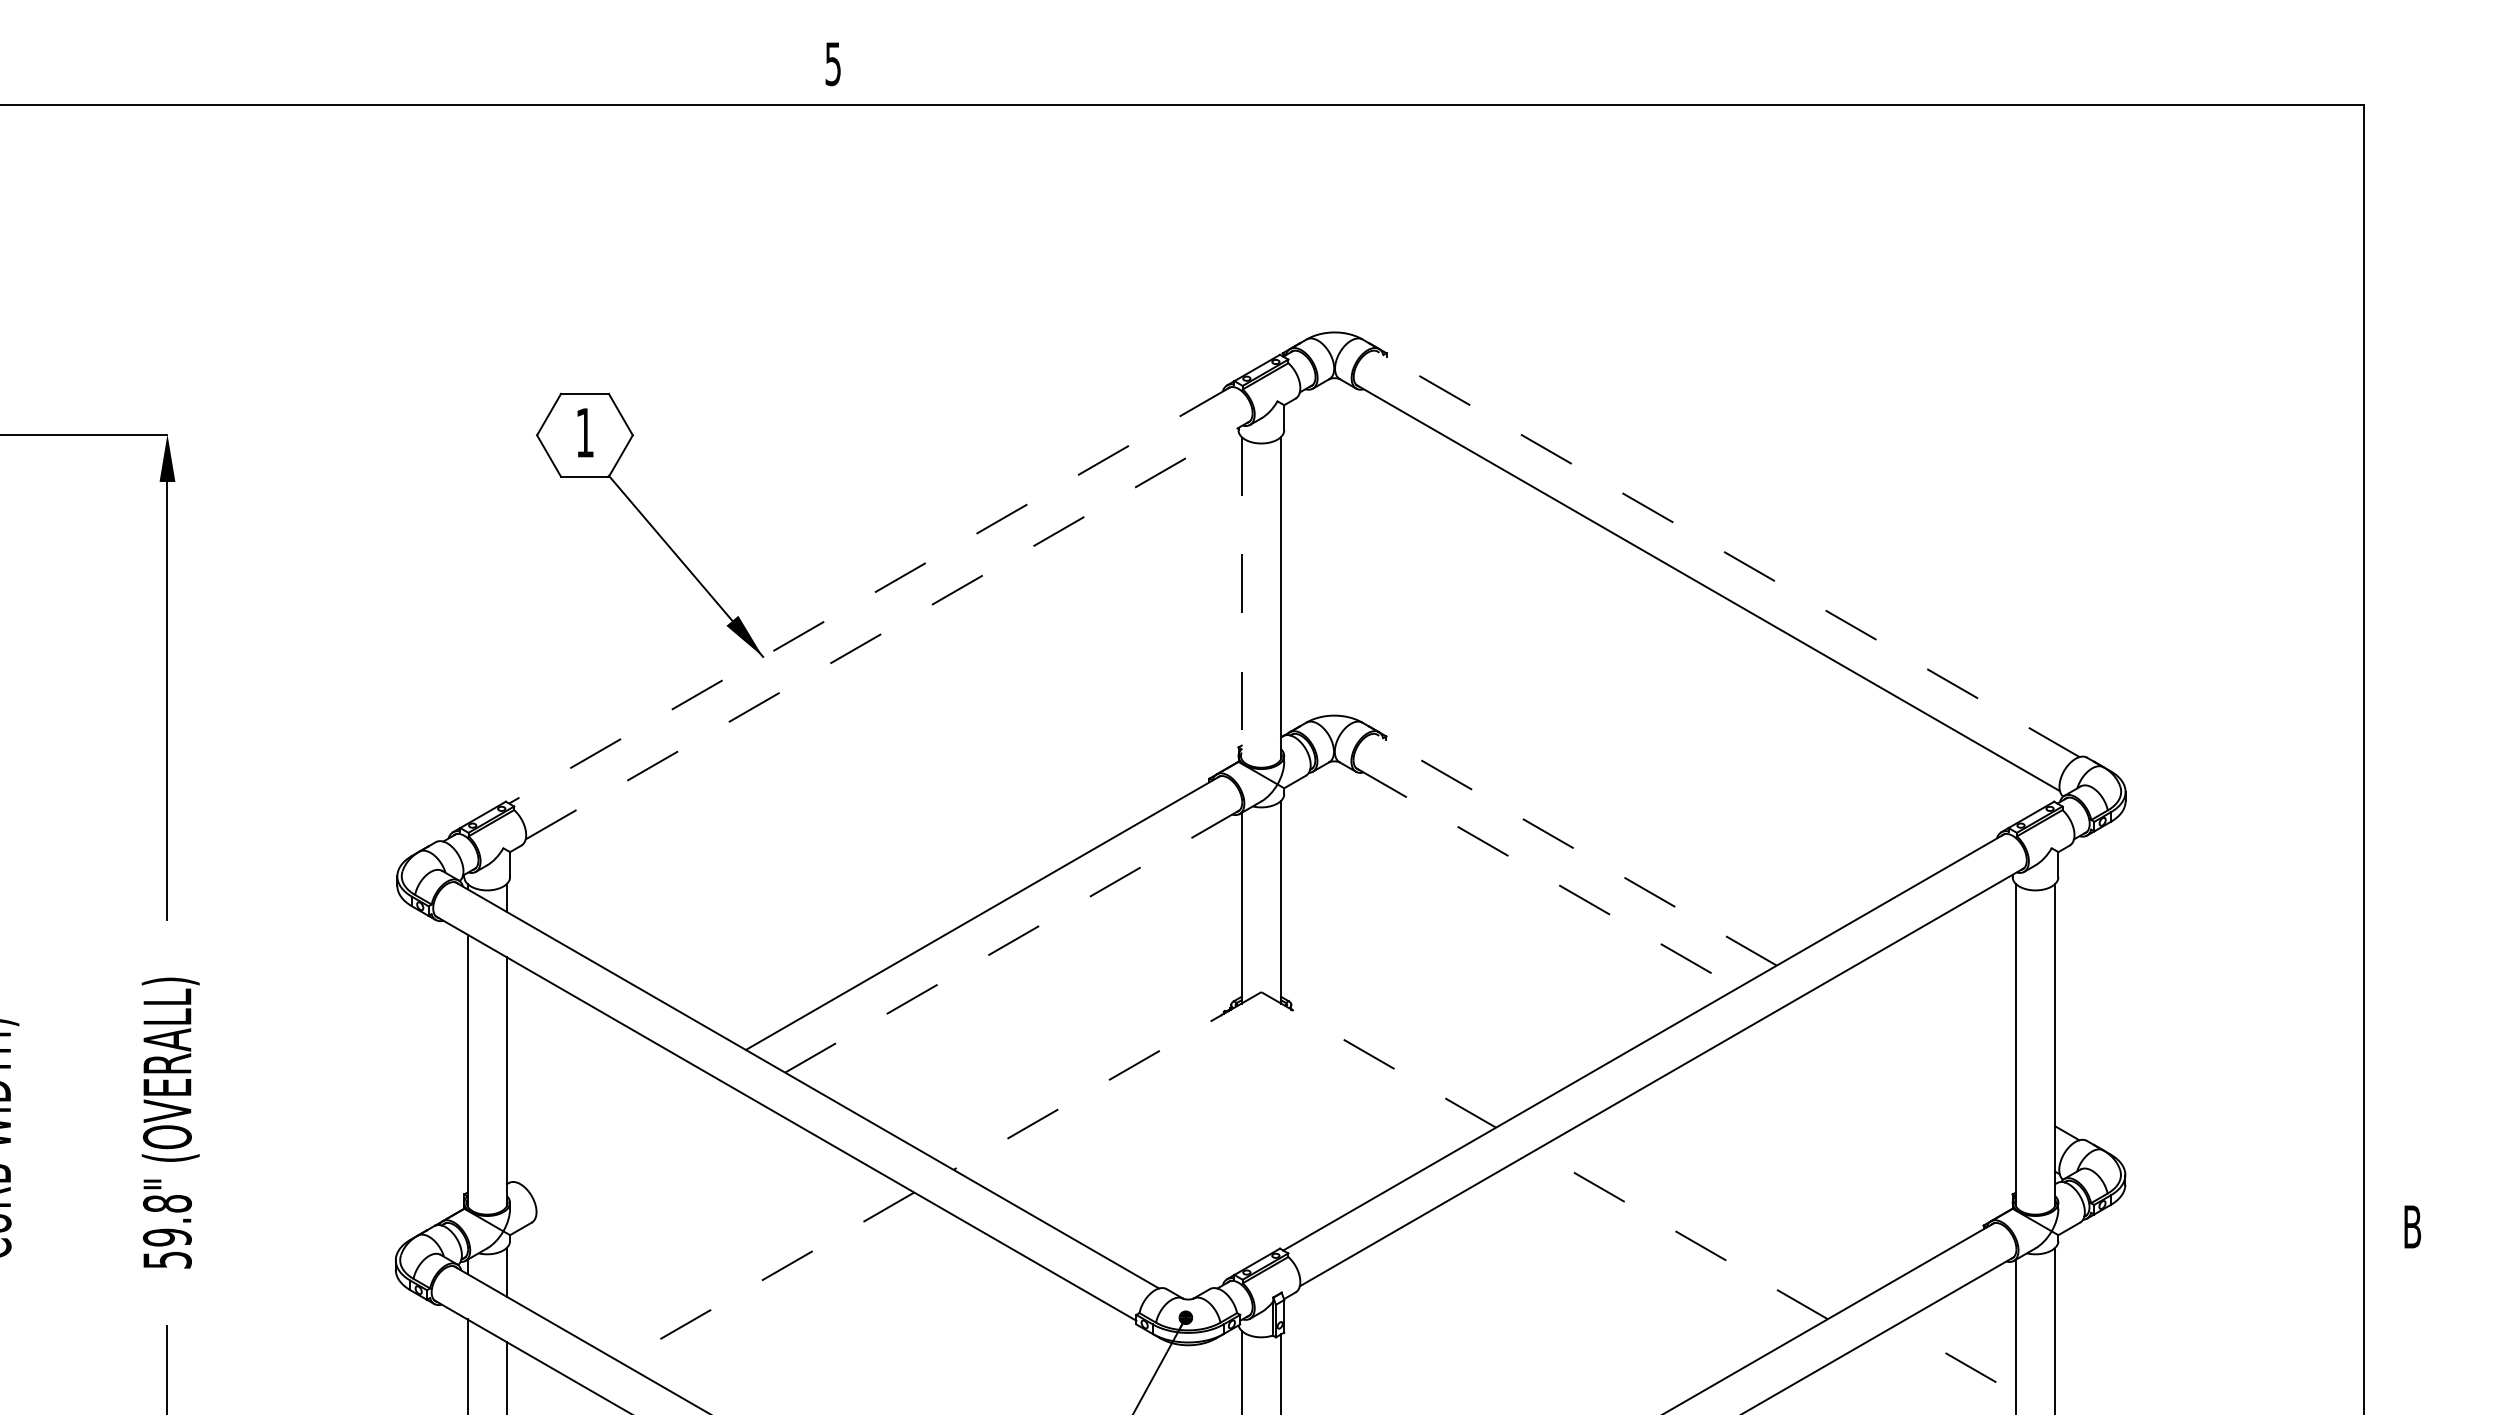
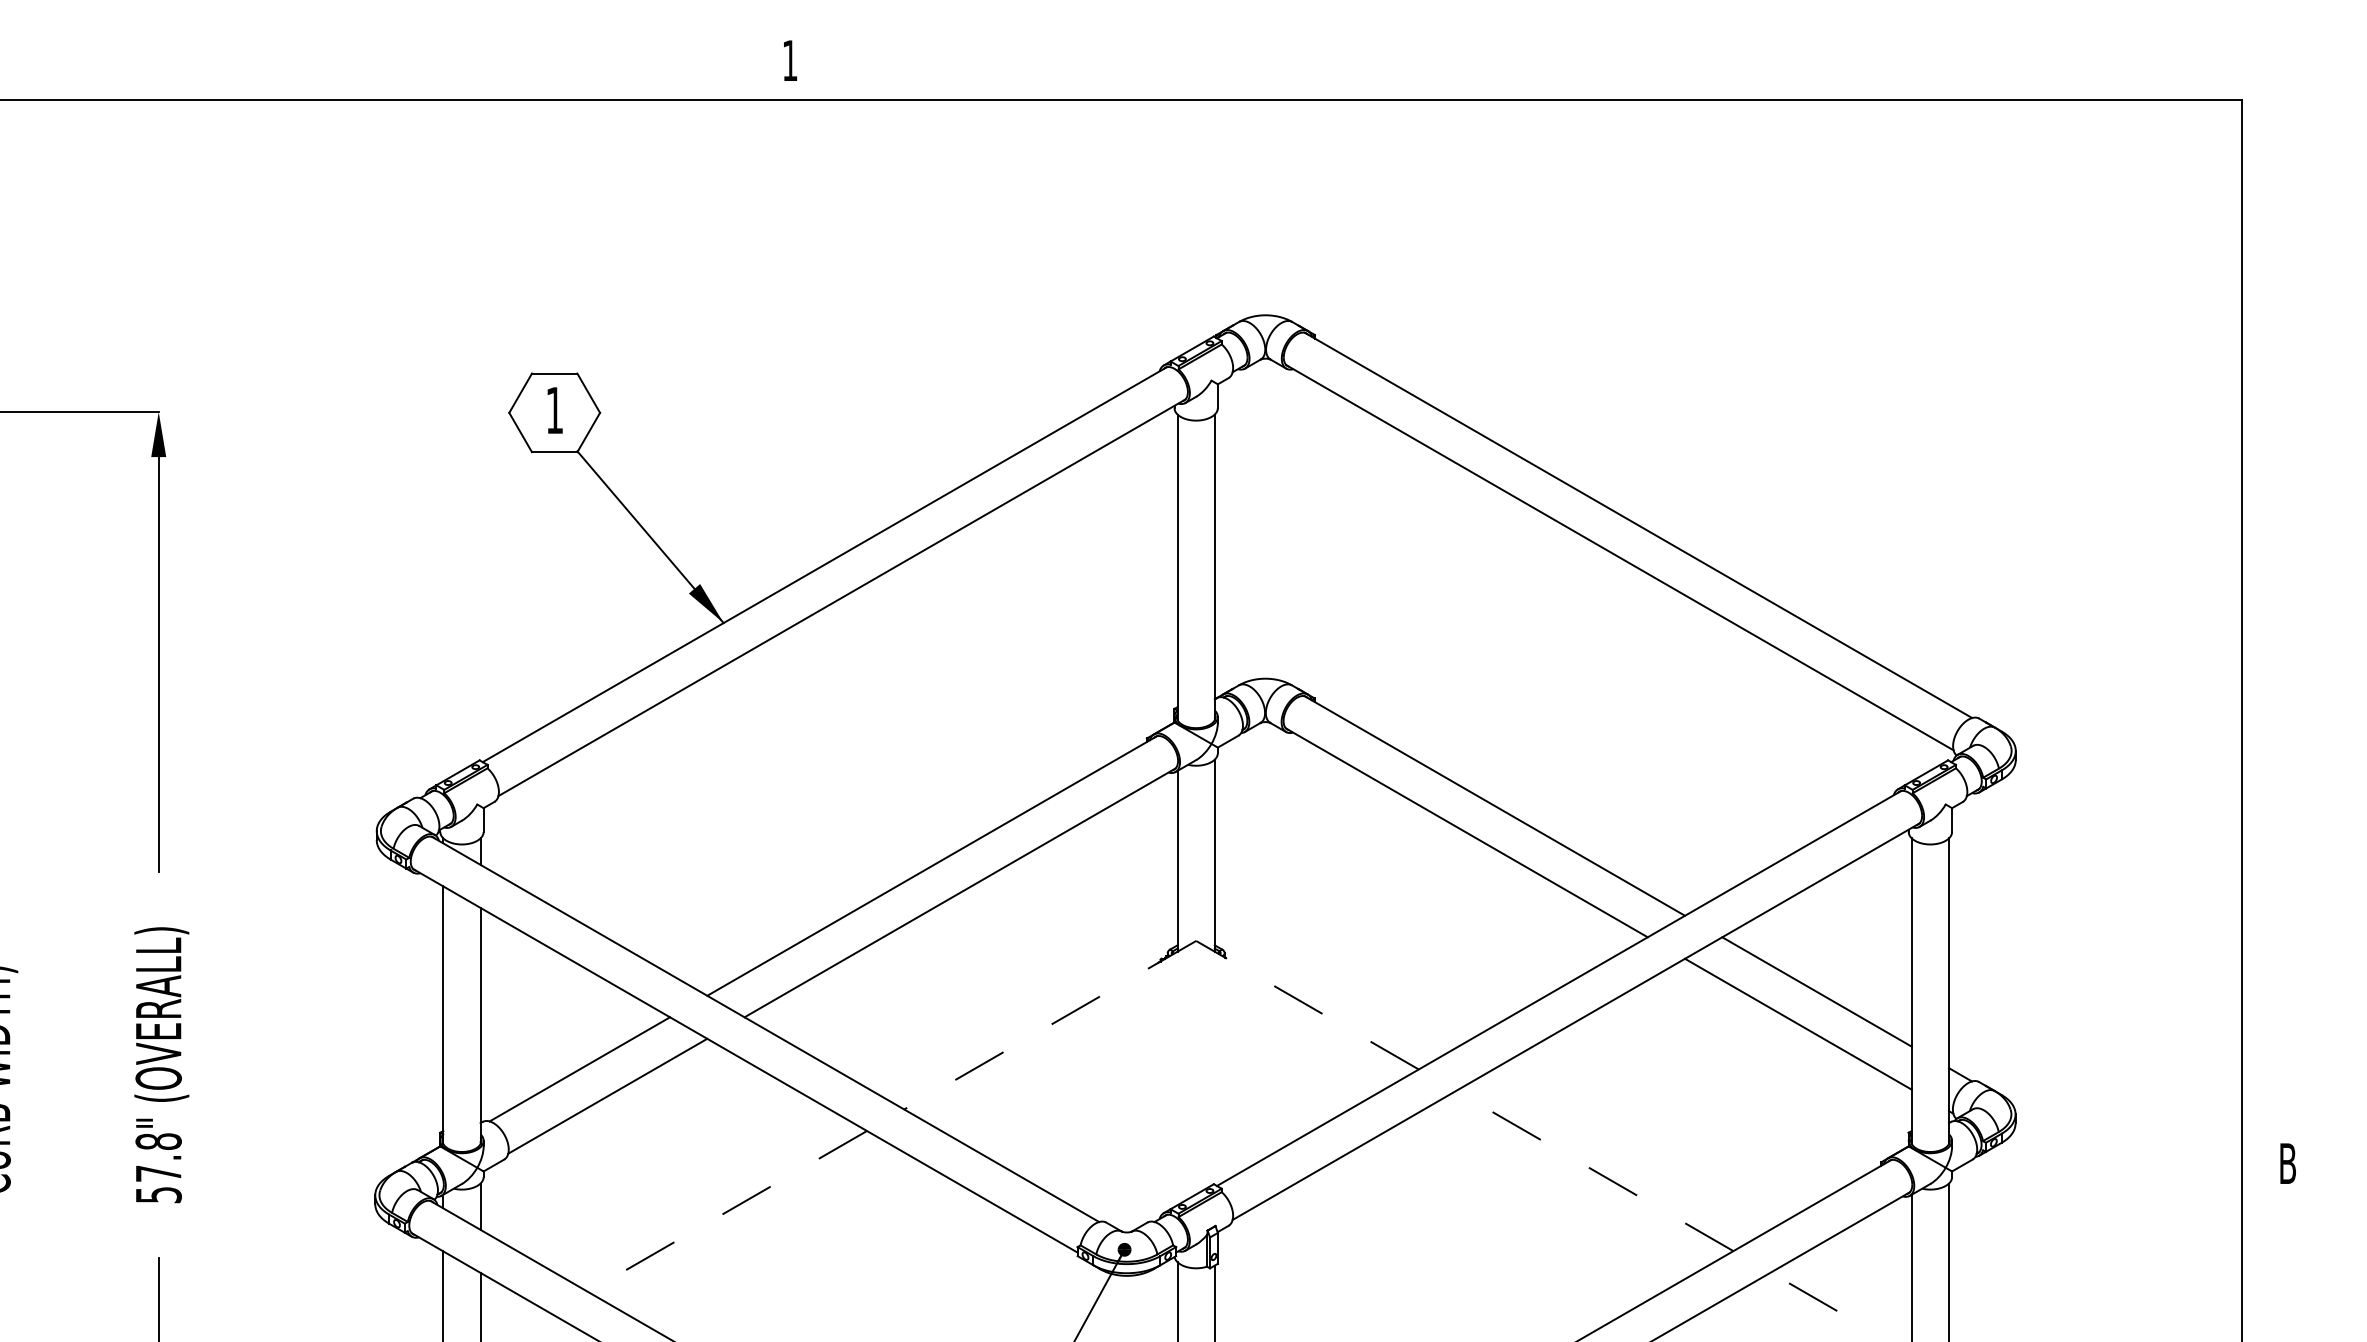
text: (832, 64) -> (789, 61), 5 -> 1
line: (1727, 553) -> (1638, 524), dashed -> solid
line: (869, 595) -> (824, 564), dashed -> solid
line: (1241, 598) -> (1177, 567), dashed -> solid
line: (888, 630) -> (842, 597), dashed -> solid
line: (1576, 849) -> (1495, 805), dashed -> solid
line: (1547, 878) -> (1467, 833), dashed -> solid
line: (1012, 941) -> (960, 892), dashed -> solid
line: (1915, 1045) -> (1816, 991), added
line: (1895, 1079) -> (1797, 1023), added
line: (611, 1127) -> (579, 1069), added
line: (640, 1155) -> (607, 1095), added
text: (167, 1237) -> (158, 1173), 59.8" -> 57.8"
line: (1970, 1367) -> (1812, 1296), moved

